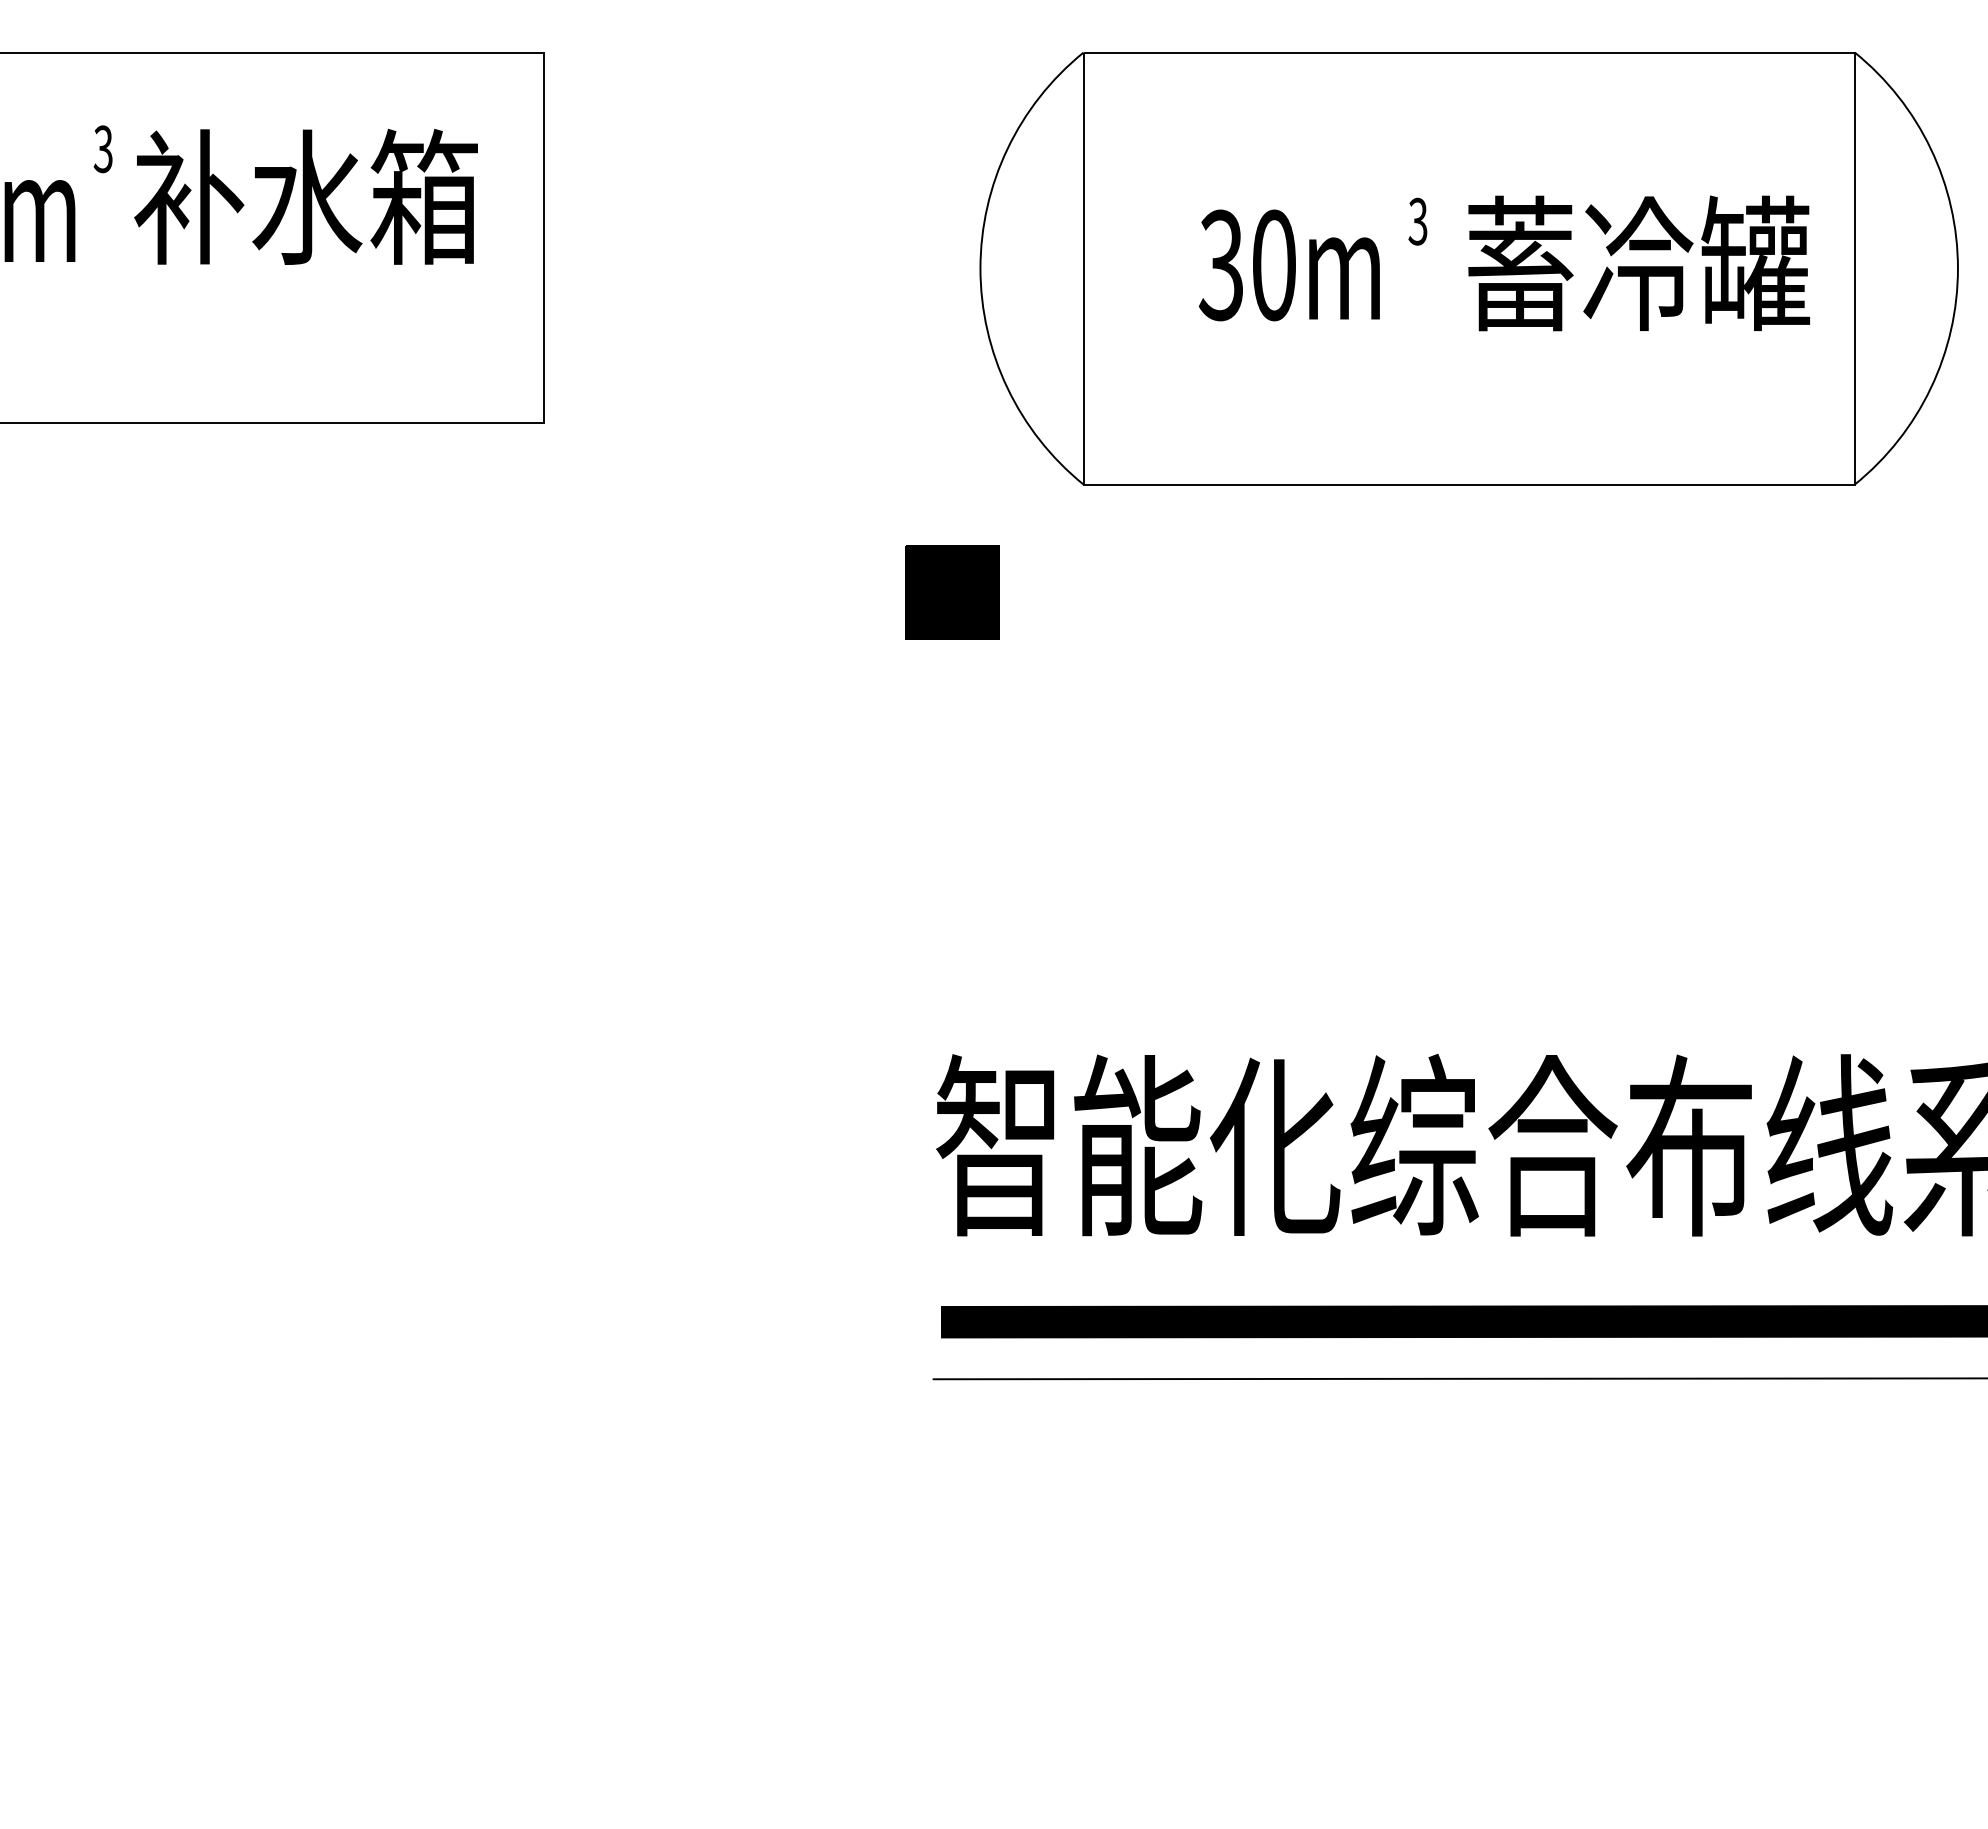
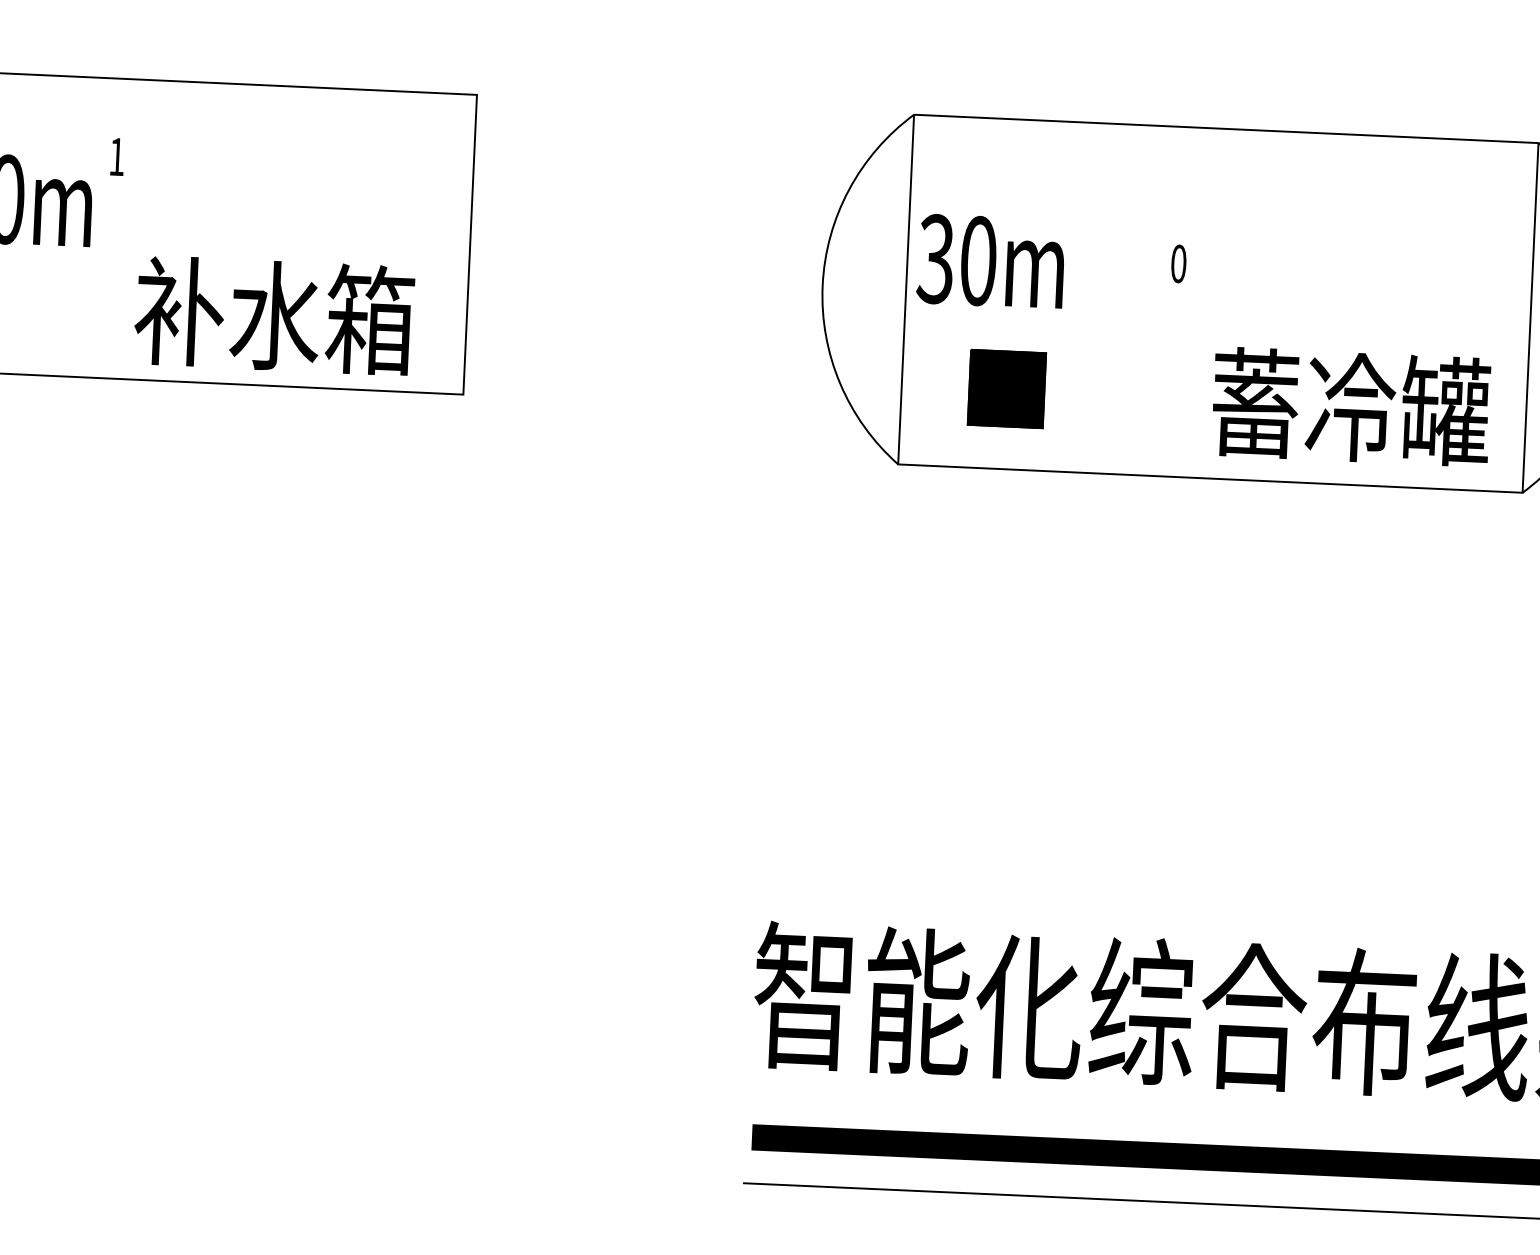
text: (102, 149) -> (116, 157), 3 -> 1
text: (305, 196) -> (273, 315), moved
text: (1417, 221) -> (1178, 263), 3 -> 0
text: (1638, 263) -> (1350, 407), moved
text: (1288, 265) -> (990, 261), moved
part: (952, 592) -> (1007, 389), moved

